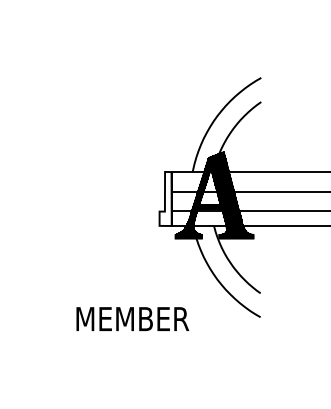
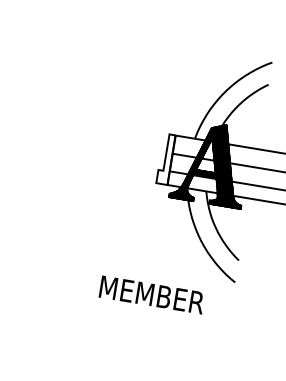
text: (132, 318) -> (151, 294), moved

